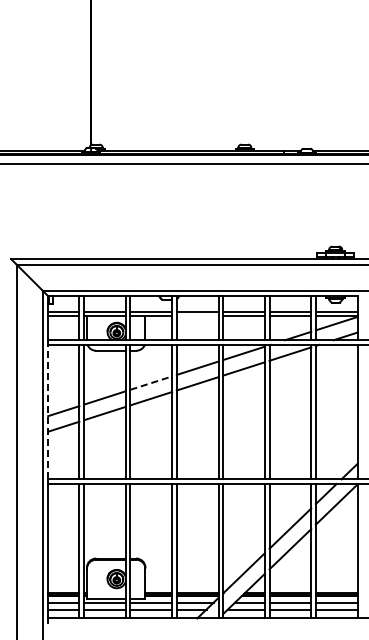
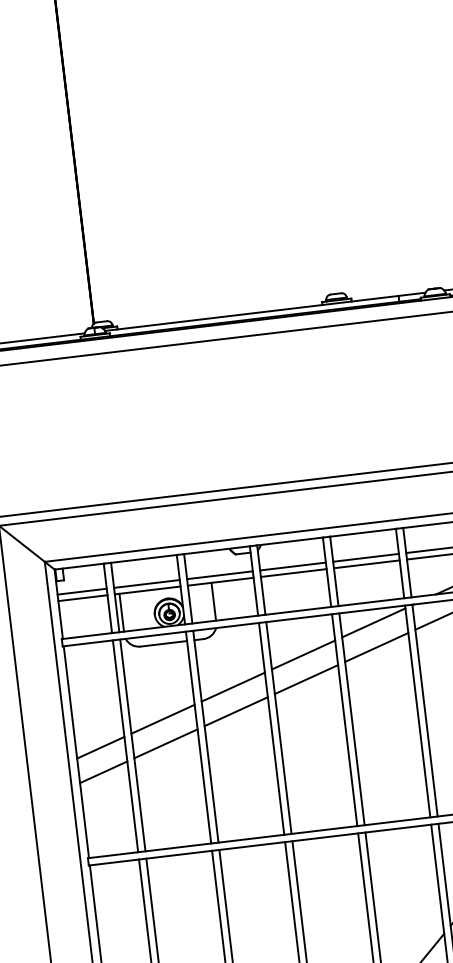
line: (197, 316) -> (293, 573), added
line: (151, 383) -> (233, 687), dashed -> solid
line: (48, 411) -> (76, 751), dashed -> solid

